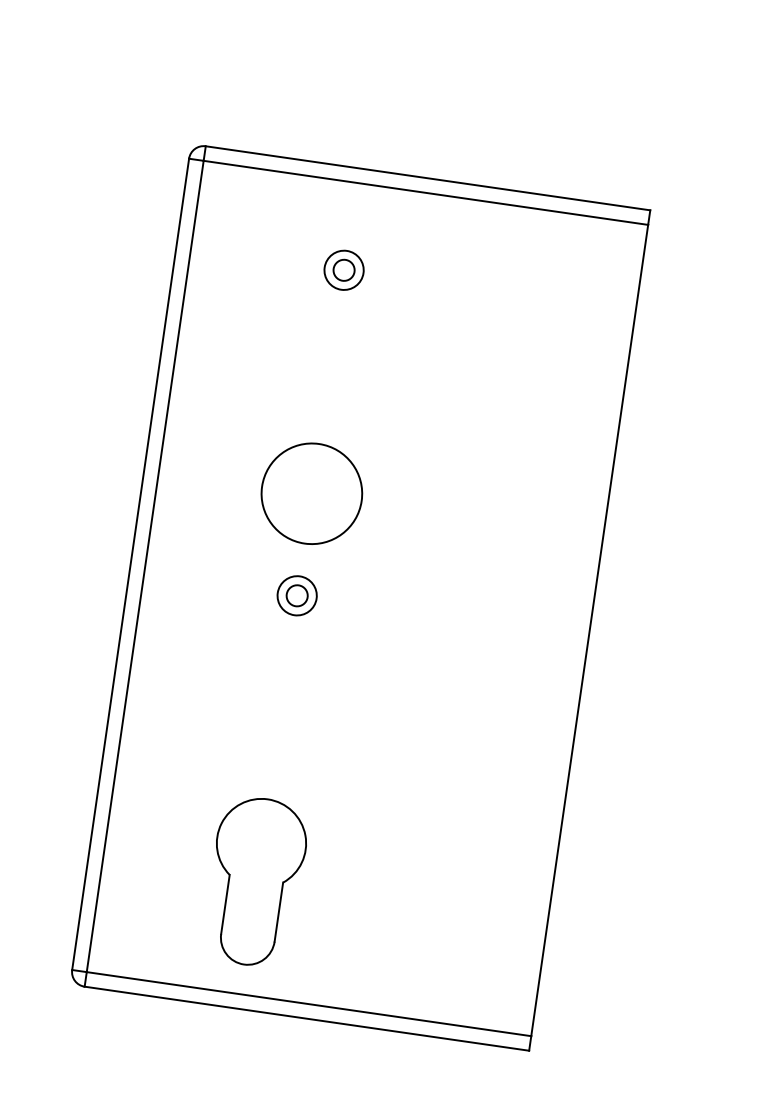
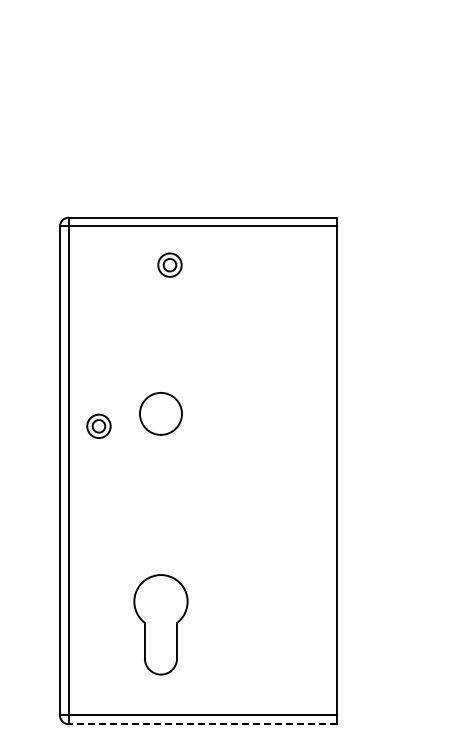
part: (343, 269) -> (169, 264), moved
circle: (311, 493) -> (160, 413), size x0.7
part: (296, 594) -> (98, 425), moved
part: (255, 881) -> (160, 624), moved
line: (306, 1019) -> (202, 724), solid -> dashed

